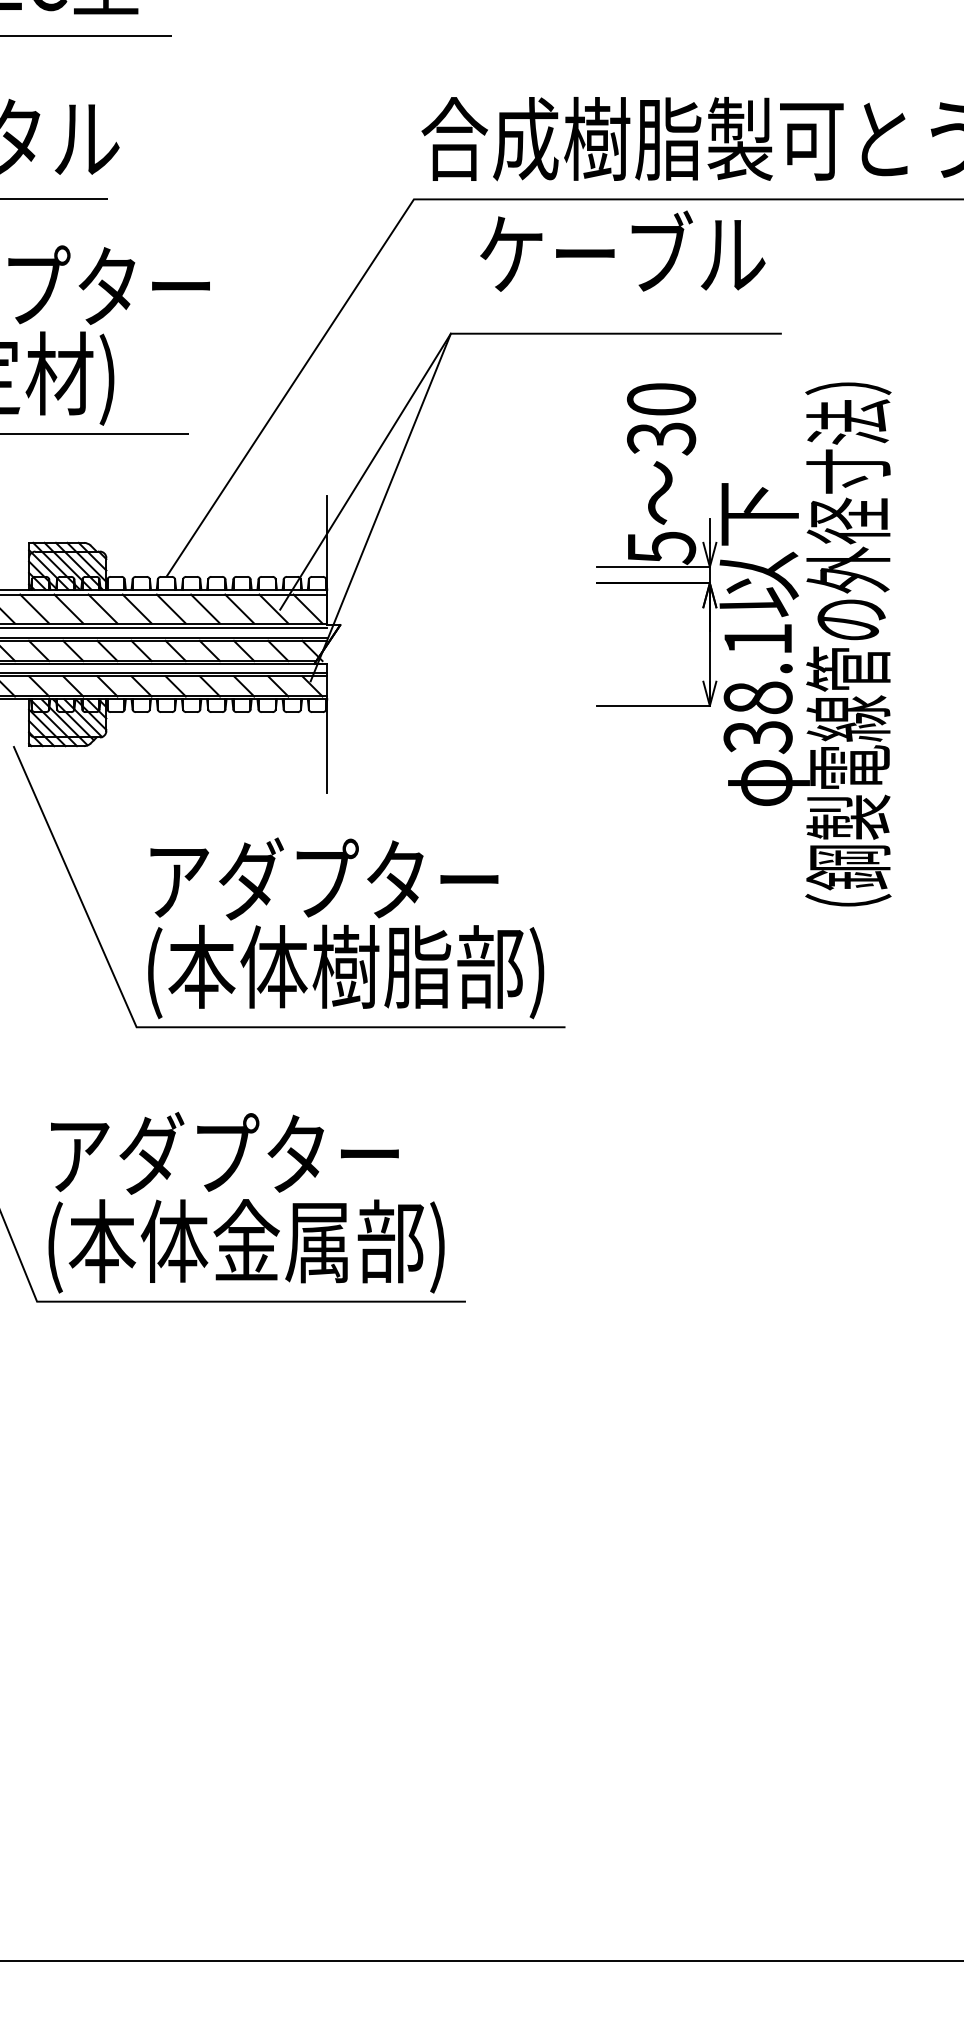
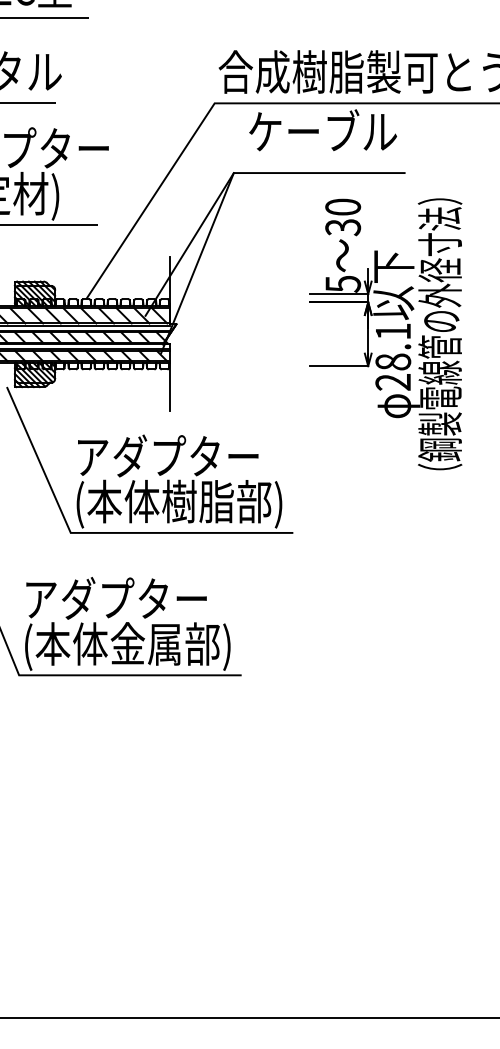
text: (758, 737) -> (393, 382), 38.1 -> 28.1

